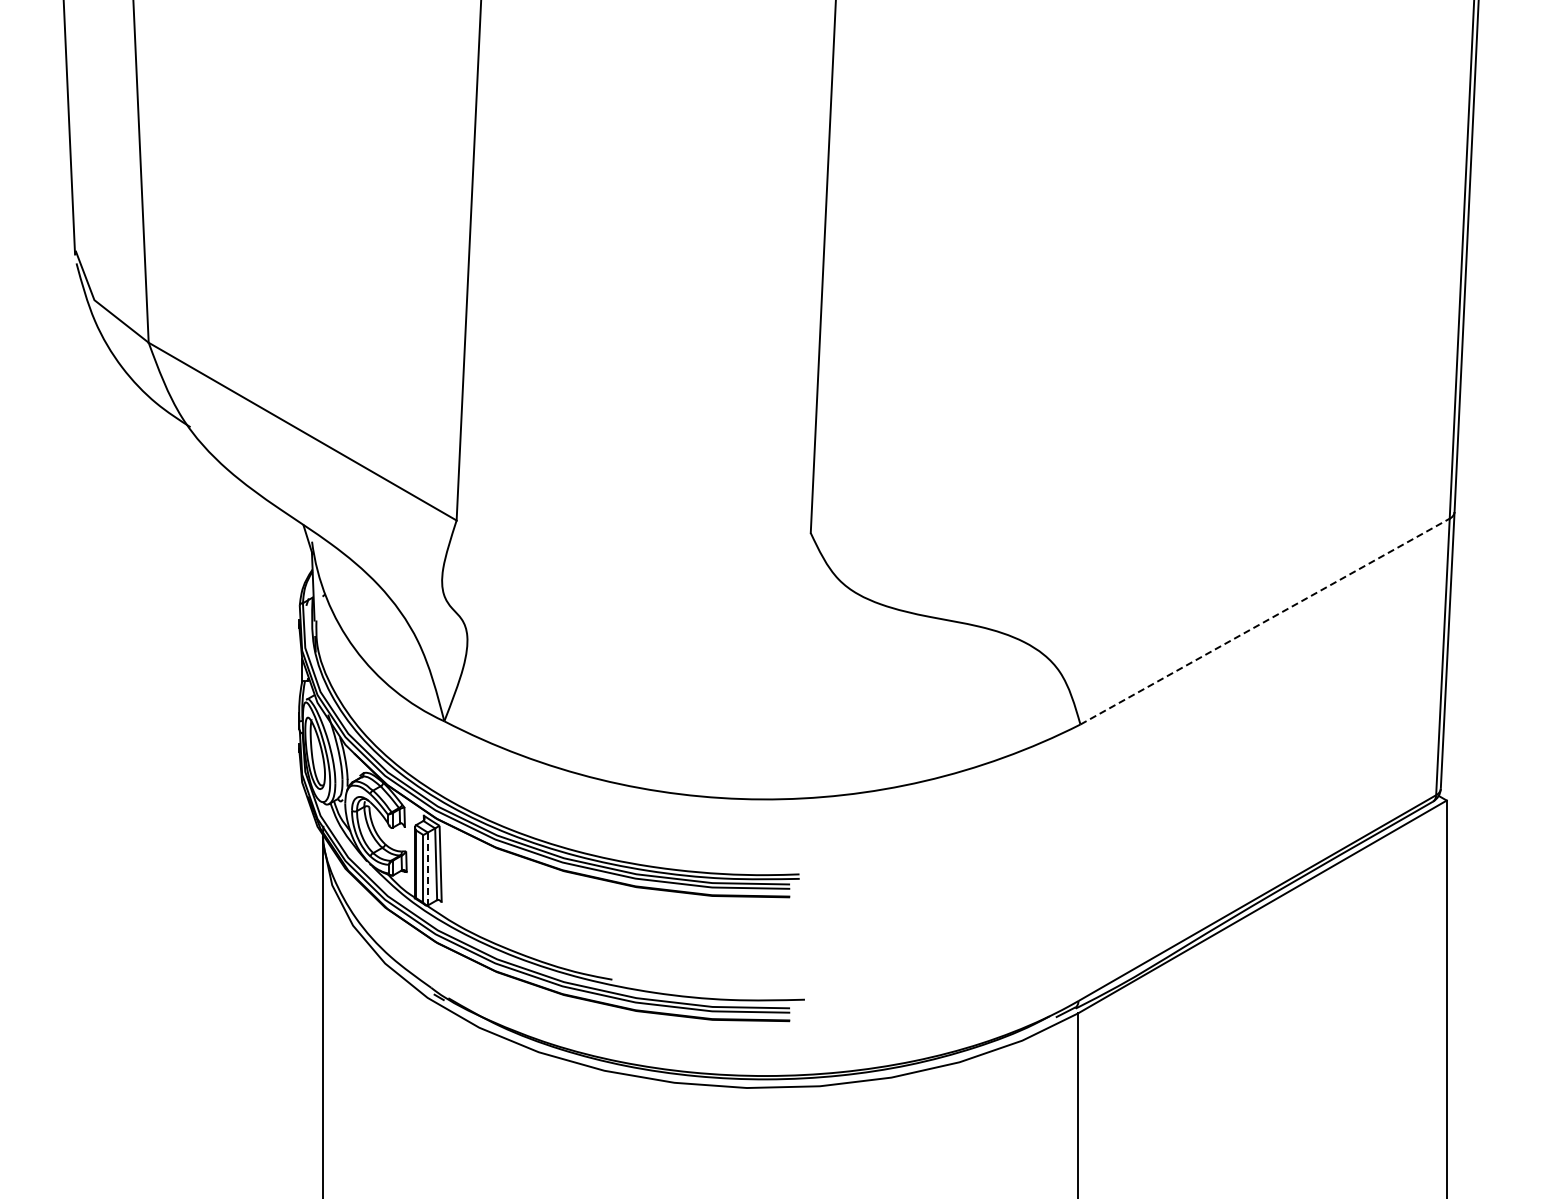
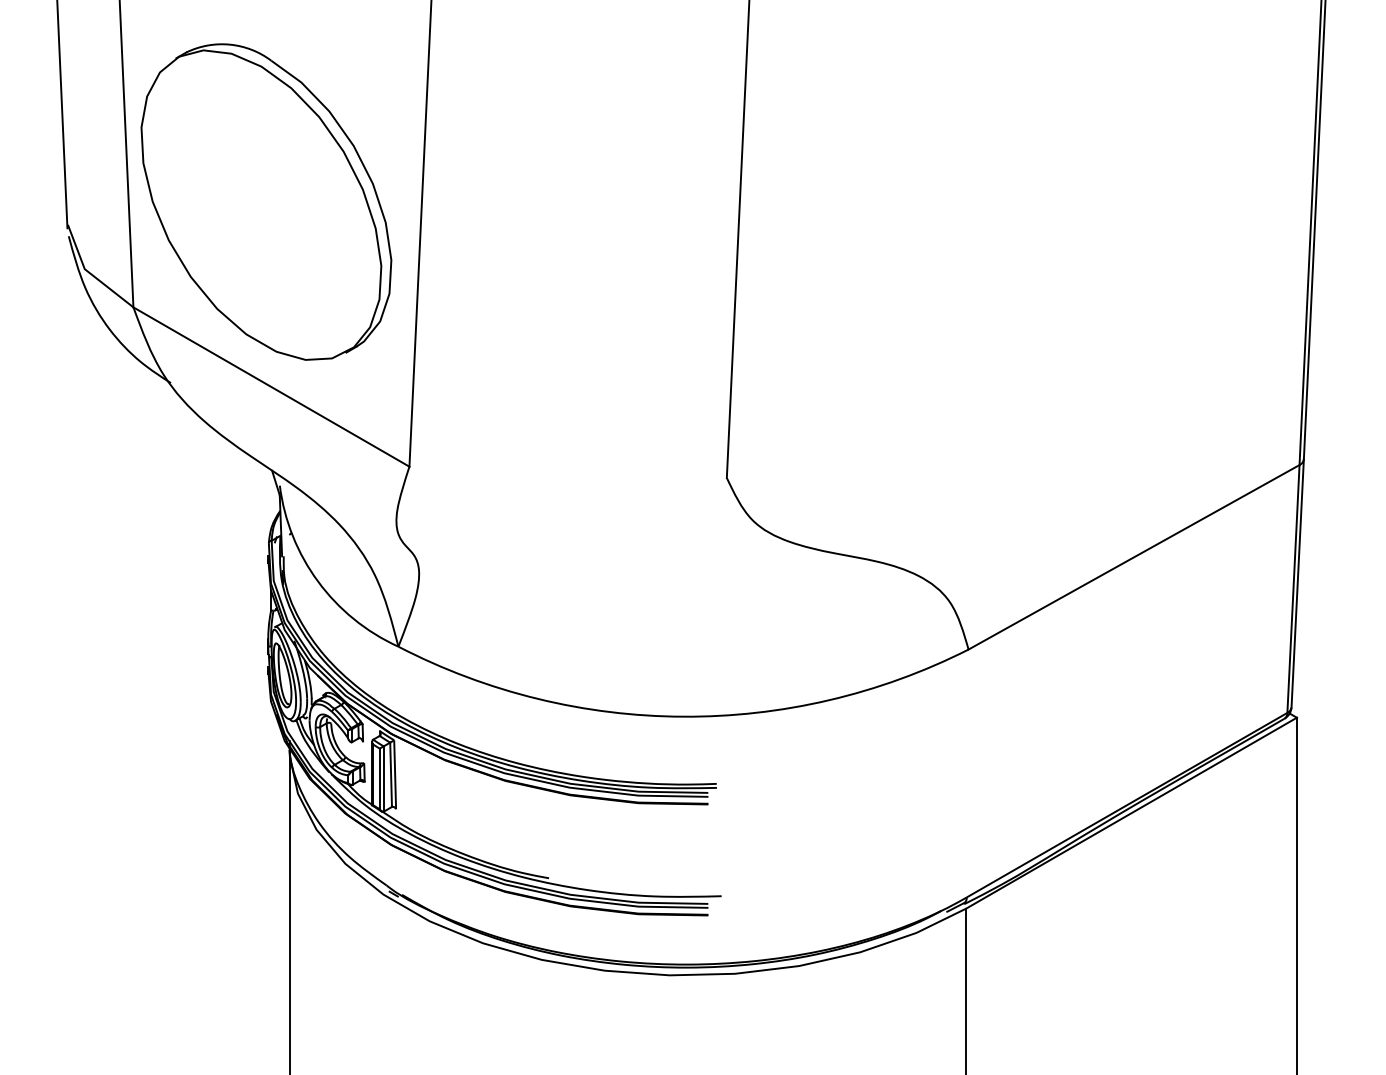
part: (296, 225) -> (265, 202), added
line: (1265, 621) -> (1134, 557), dashed -> solid
line: (427, 869) -> (383, 779), dashed -> solid

